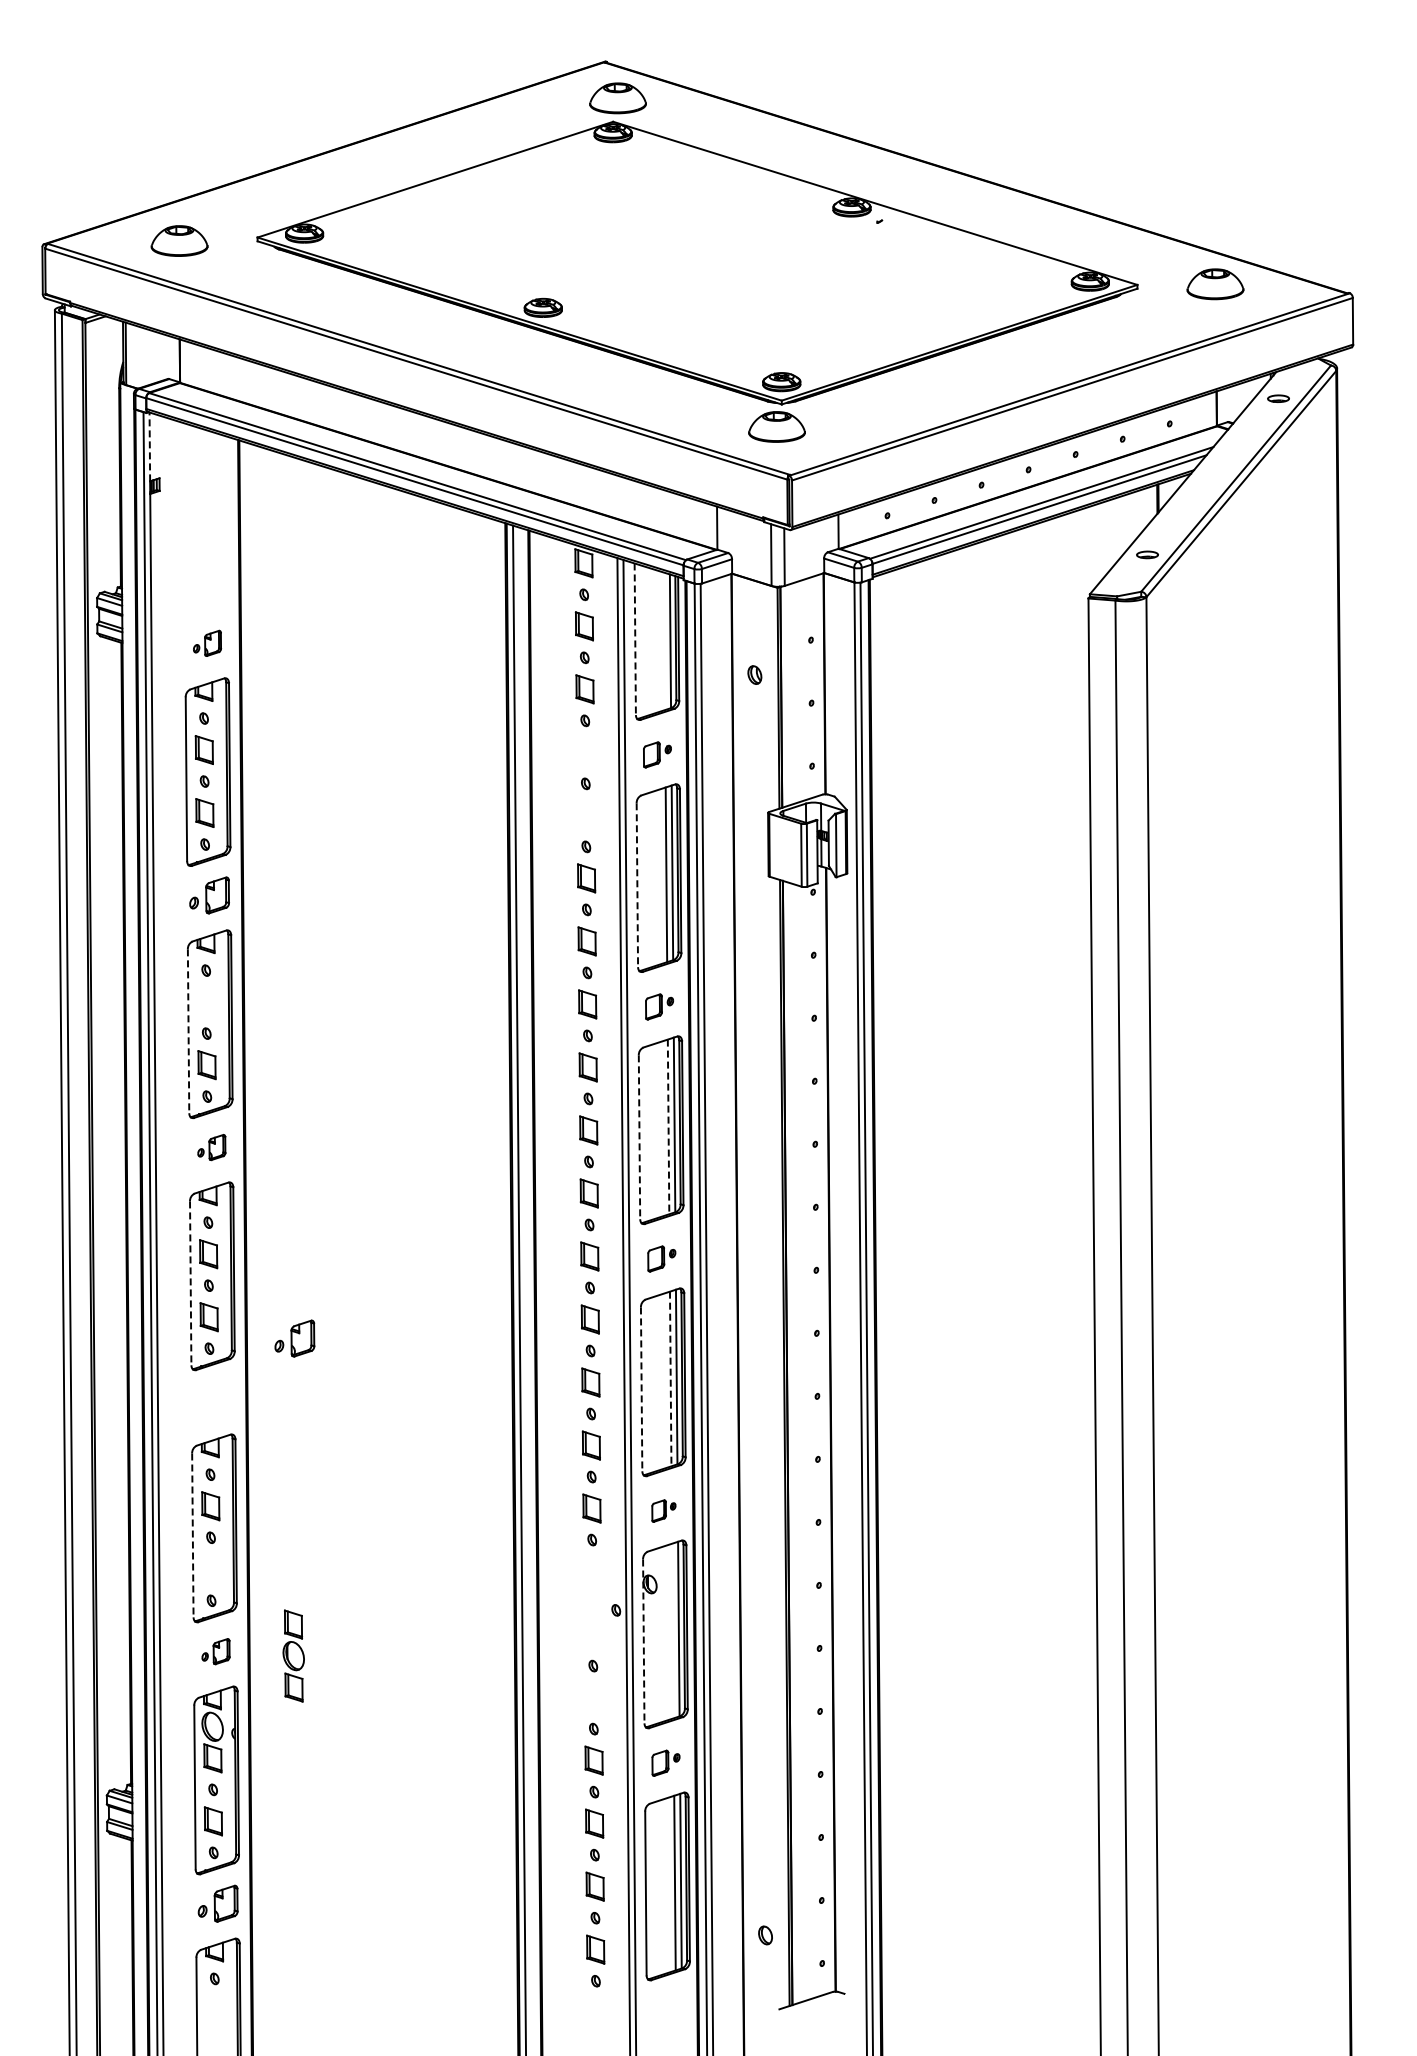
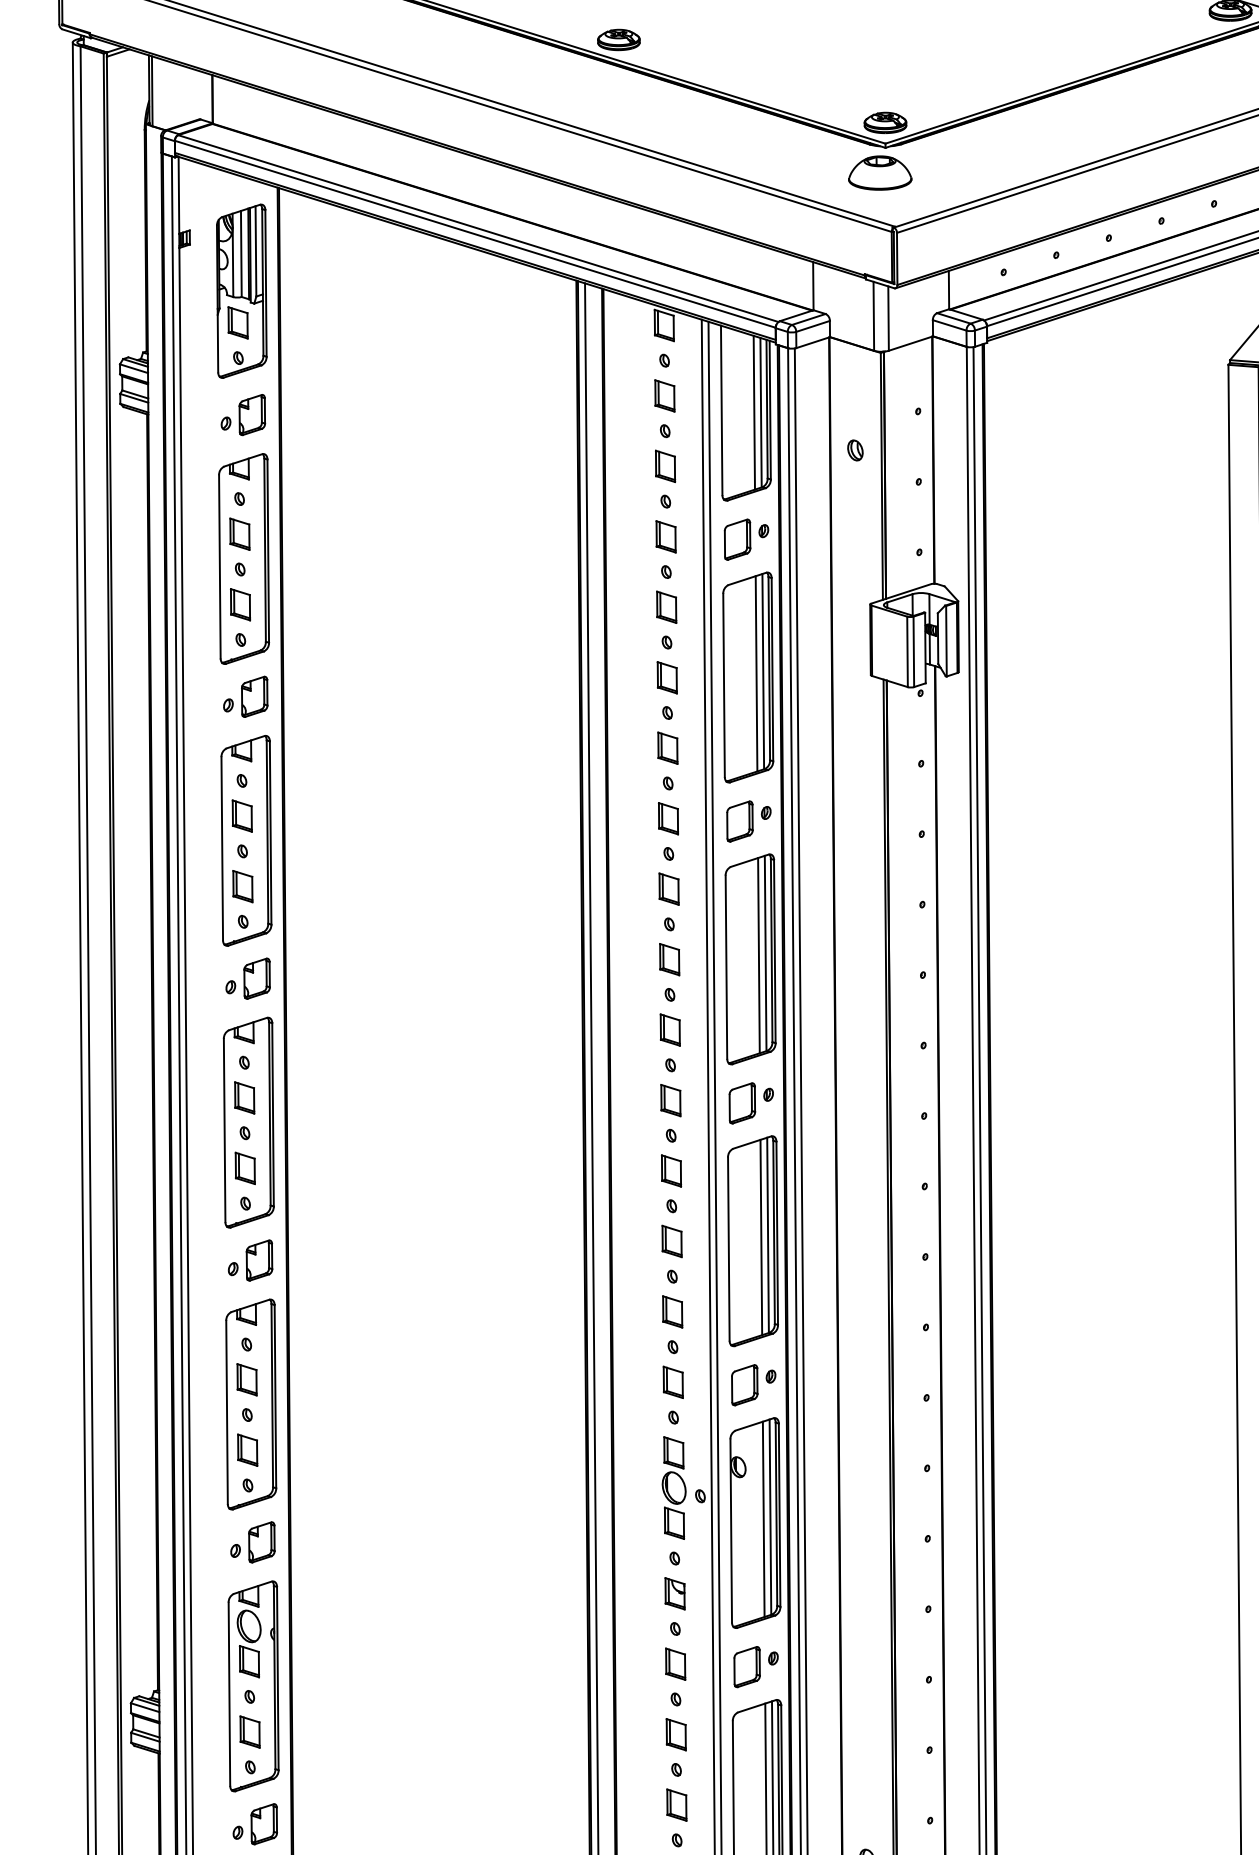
line: (149, 446) -> (178, 194), dashed -> solid
part: (205, 532) -> (241, 291), added
line: (635, 639) -> (721, 410), dashed -> solid
line: (664, 641) -> (754, 412), added
part: (207, 643) -> (243, 415), size x1.43
part: (585, 752) -> (666, 537), added
part: (657, 754) -> (746, 539), size x1.43
part: (585, 815) -> (666, 607), added
line: (637, 885) -> (724, 685), dashed -> solid
part: (206, 1002) -> (242, 816), added
part: (659, 1006) -> (748, 821), size x1.43
line: (188, 1031) -> (222, 848), dashed -> solid
line: (668, 1127) -> (758, 956), dashed -> solid
line: (639, 1137) -> (726, 967), dashed -> solid
part: (211, 1147) -> (247, 978), size x1.43
part: (661, 1258) -> (751, 1102), size x1.43
line: (190, 1283) -> (224, 1130), dashed -> solid
part: (294, 1338) -> (250, 1260), moved
line: (670, 1379) -> (761, 1238), dashed -> solid
line: (641, 1389) -> (728, 1249), dashed -> solid
part: (663, 1510) -> (753, 1384), size x1.67
line: (192, 1535) -> (226, 1412), dashed -> solid
part: (210, 1569) -> (246, 1450), added
line: (672, 1630) -> (763, 1518), added
line: (643, 1641) -> (730, 1531), dashed -> solid
part: (215, 1651) -> (252, 1542), size x1.43
part: (293, 1655) -> (673, 1487), moved
part: (593, 1697) -> (675, 1593), added
part: (665, 1763) -> (755, 1667), size x1.43

